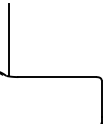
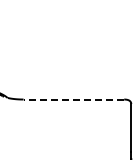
line: (9, 39) -> (11, 51), removed
line: (57, 77) -> (73, 99), solid -> dashed

